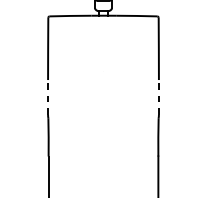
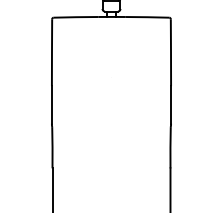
line: (47, 97) -> (51, 104), dashed -> solid
line: (159, 97) -> (171, 104), dashed -> solid

